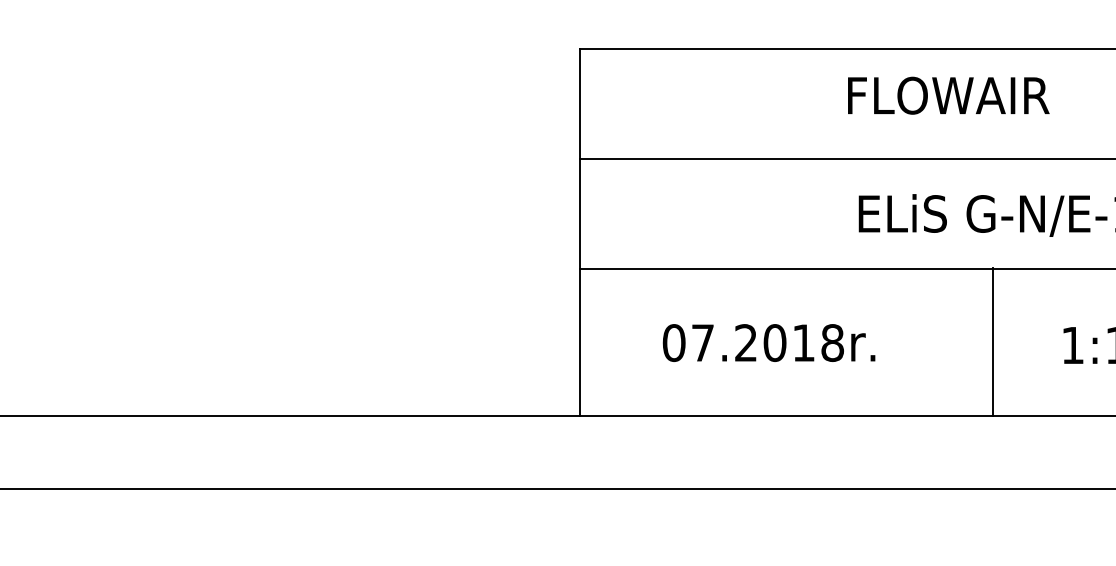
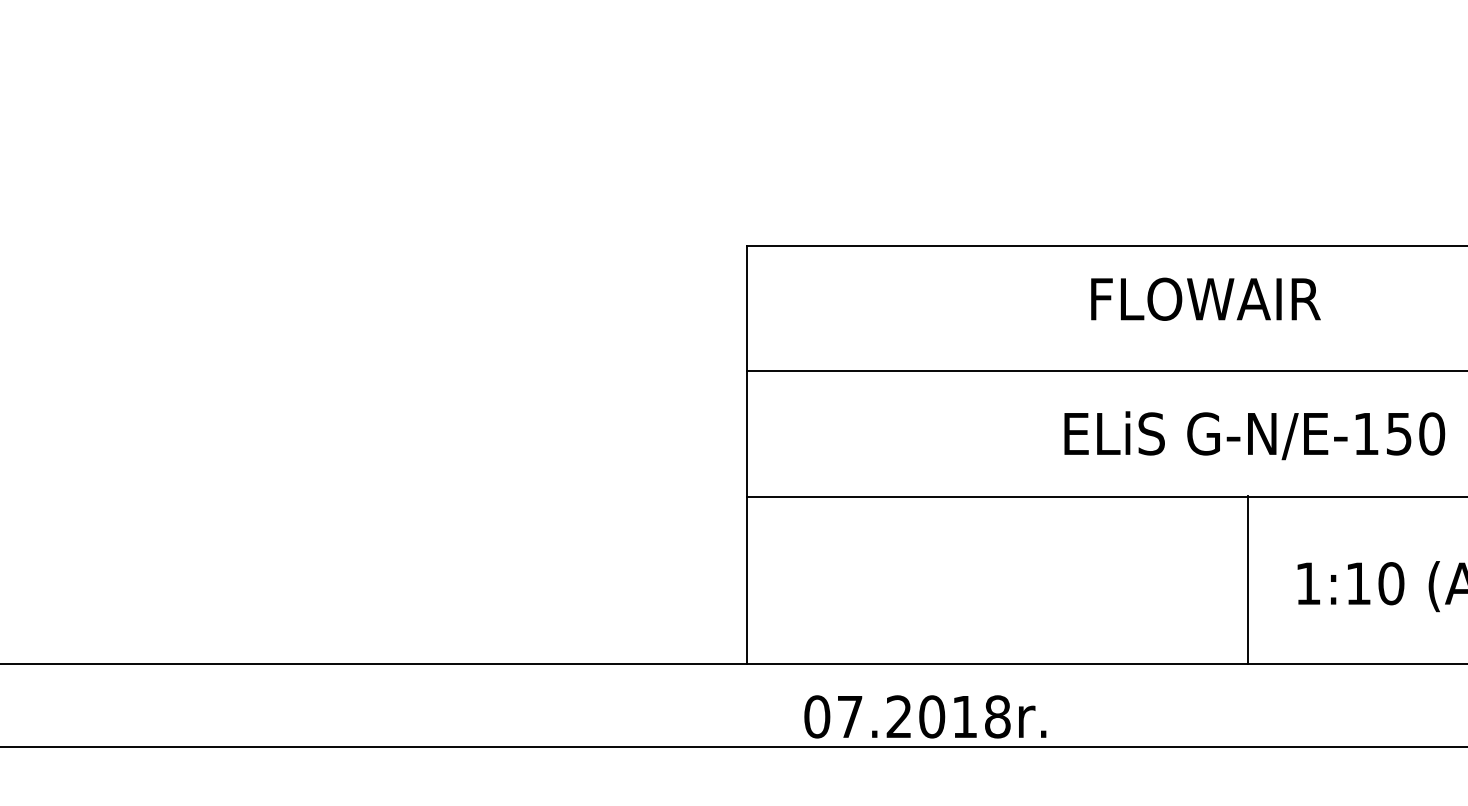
text: (948, 95) -> (1205, 298), moved
line: (993, 341) -> (1248, 579), moved
text: (769, 342) -> (925, 716), moved

